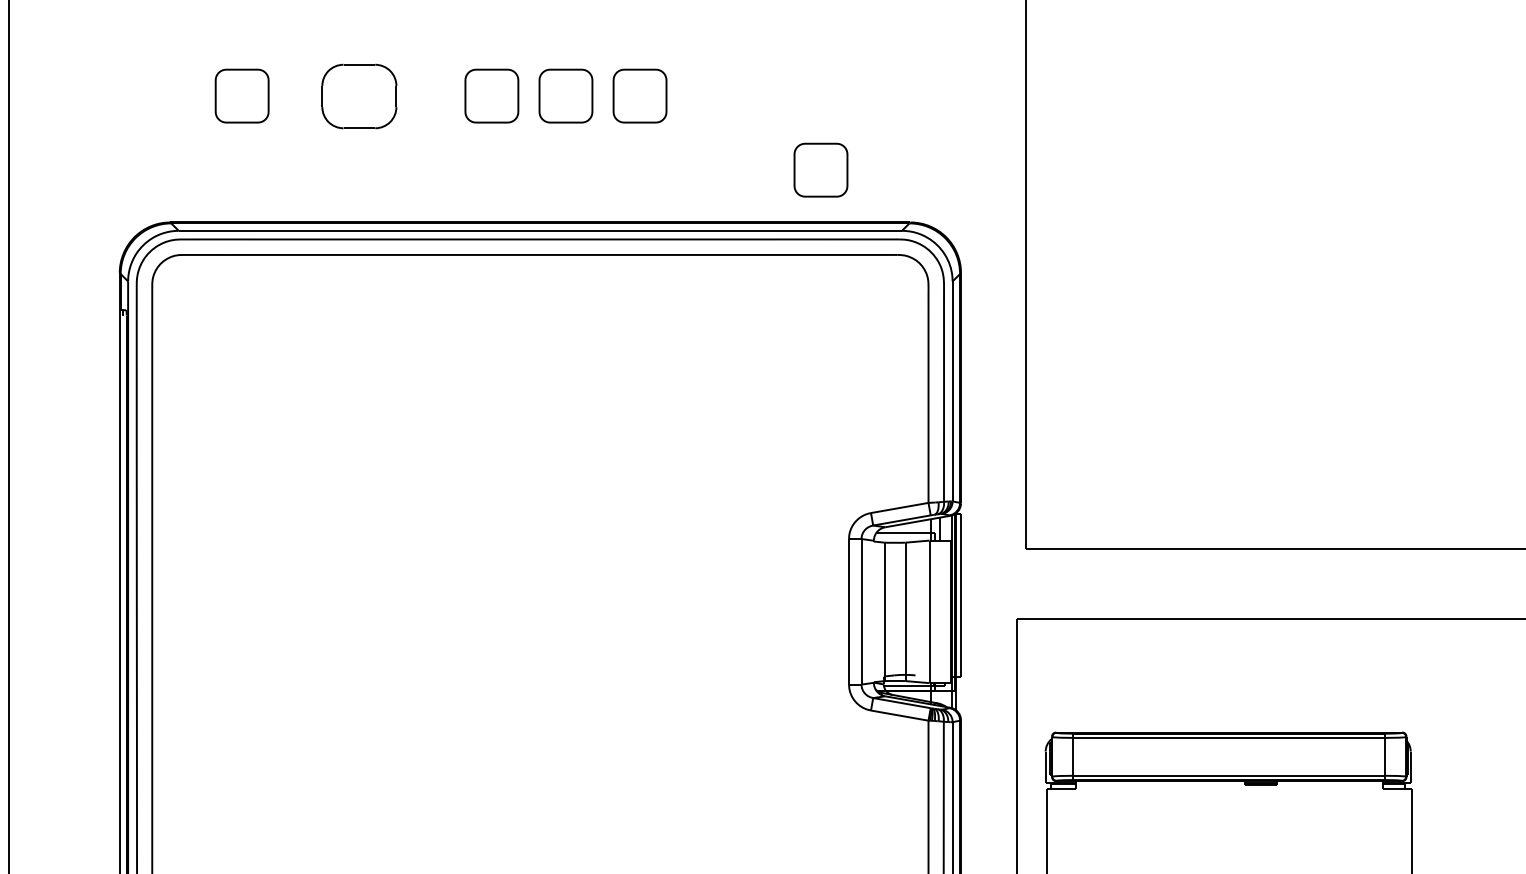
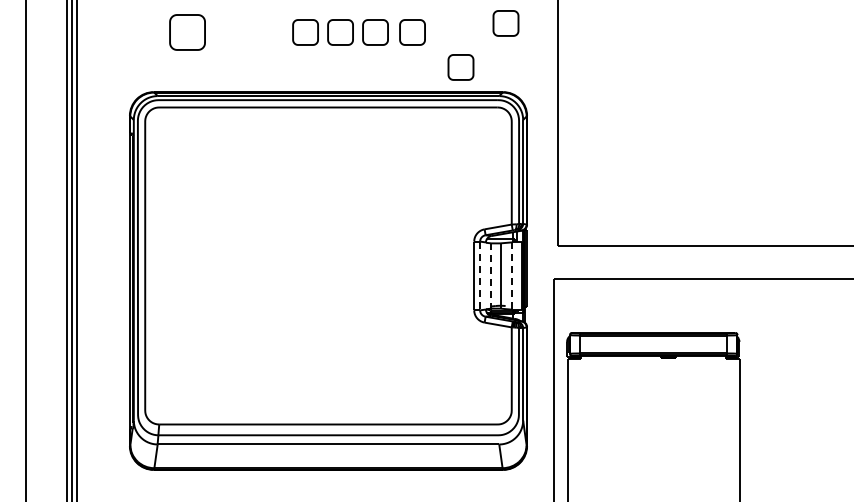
part: (915, 77) -> (505, 23), added
part: (241, 96) -> (187, 32), size x1.4
part: (358, 96) -> (242, 32), removed
part: (718, 96) -> (412, 32), added
line: (862, 612) -> (480, 276), solid -> dashed
line: (885, 612) -> (491, 276), solid -> dashed
line: (930, 612) -> (512, 276), solid -> dashed

